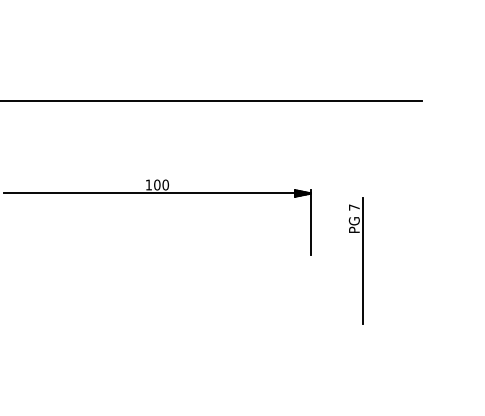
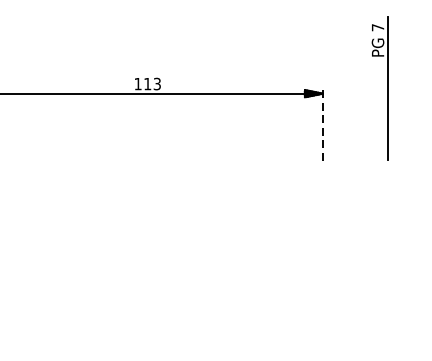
text: (161, 184) -> (152, 83), 100 -> 113
line: (310, 223) -> (322, 127), solid -> dashed
part: (362, 260) -> (387, 88), moved

